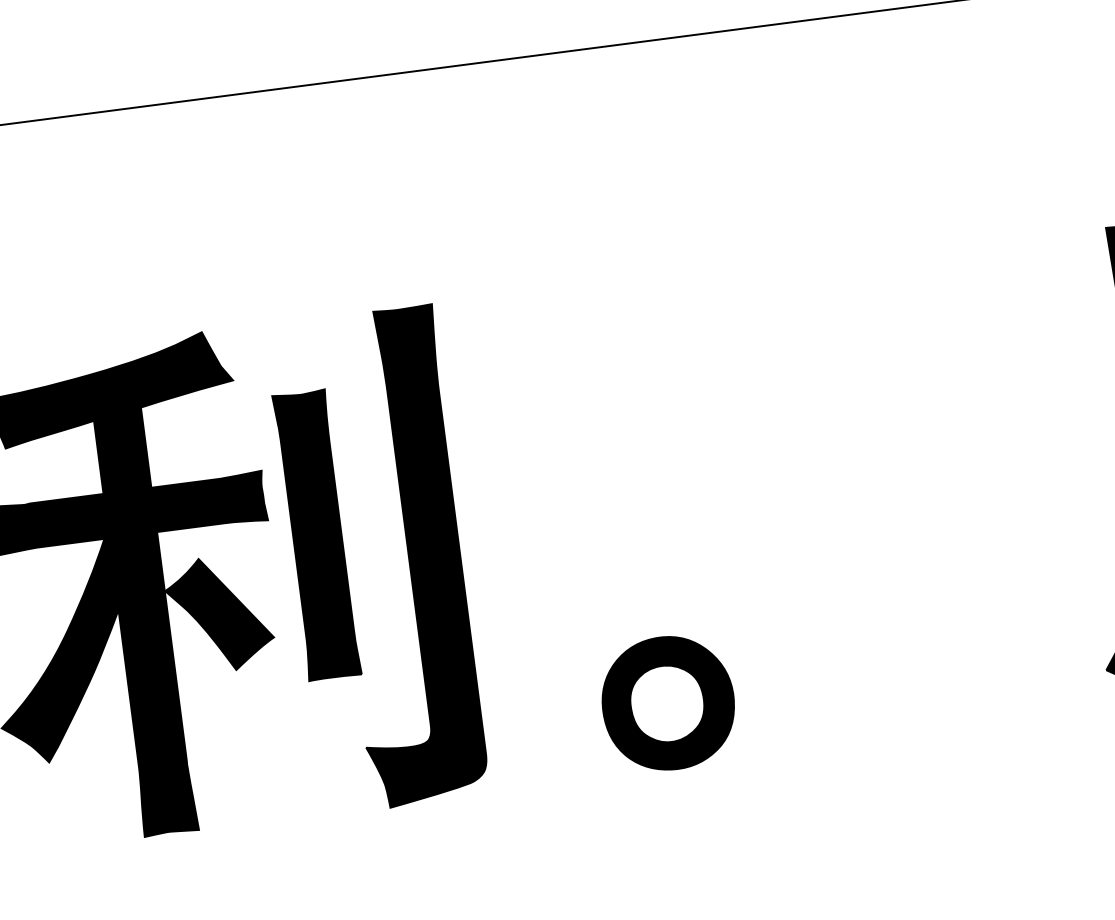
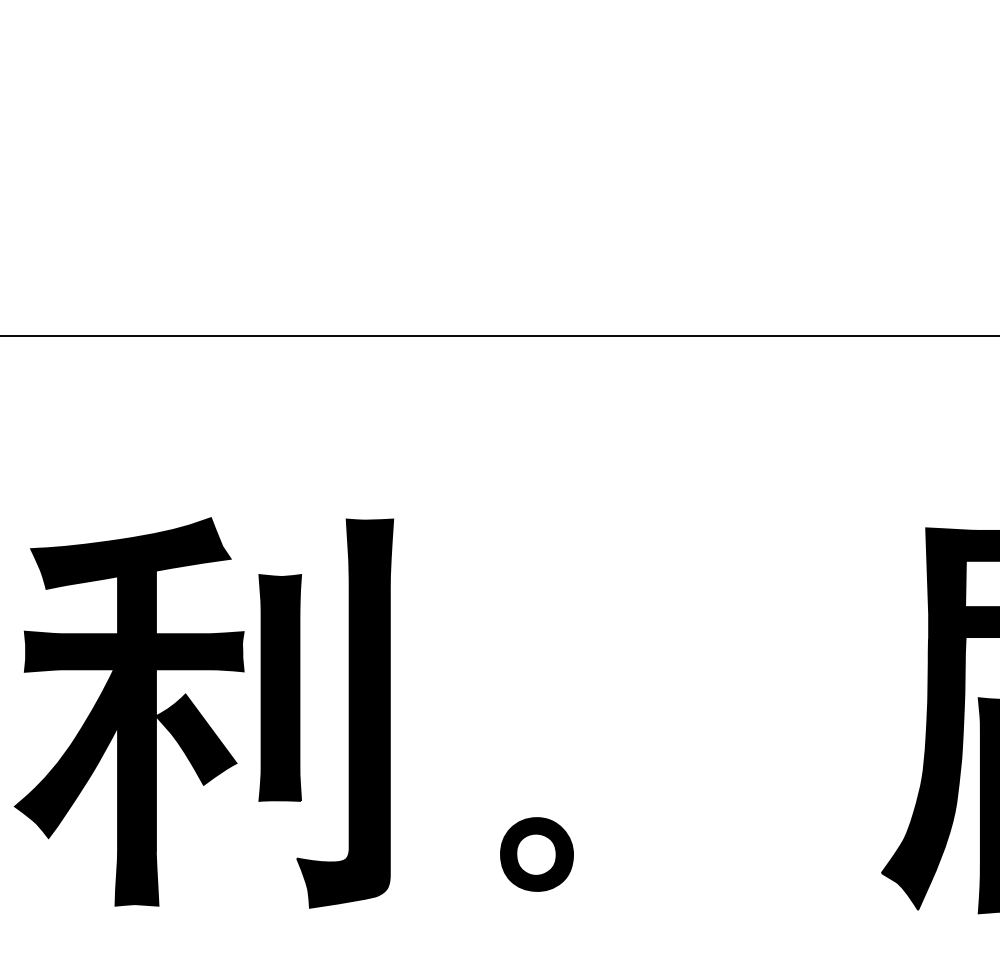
part: (667, 703) -> (536, 854), size x0.7

